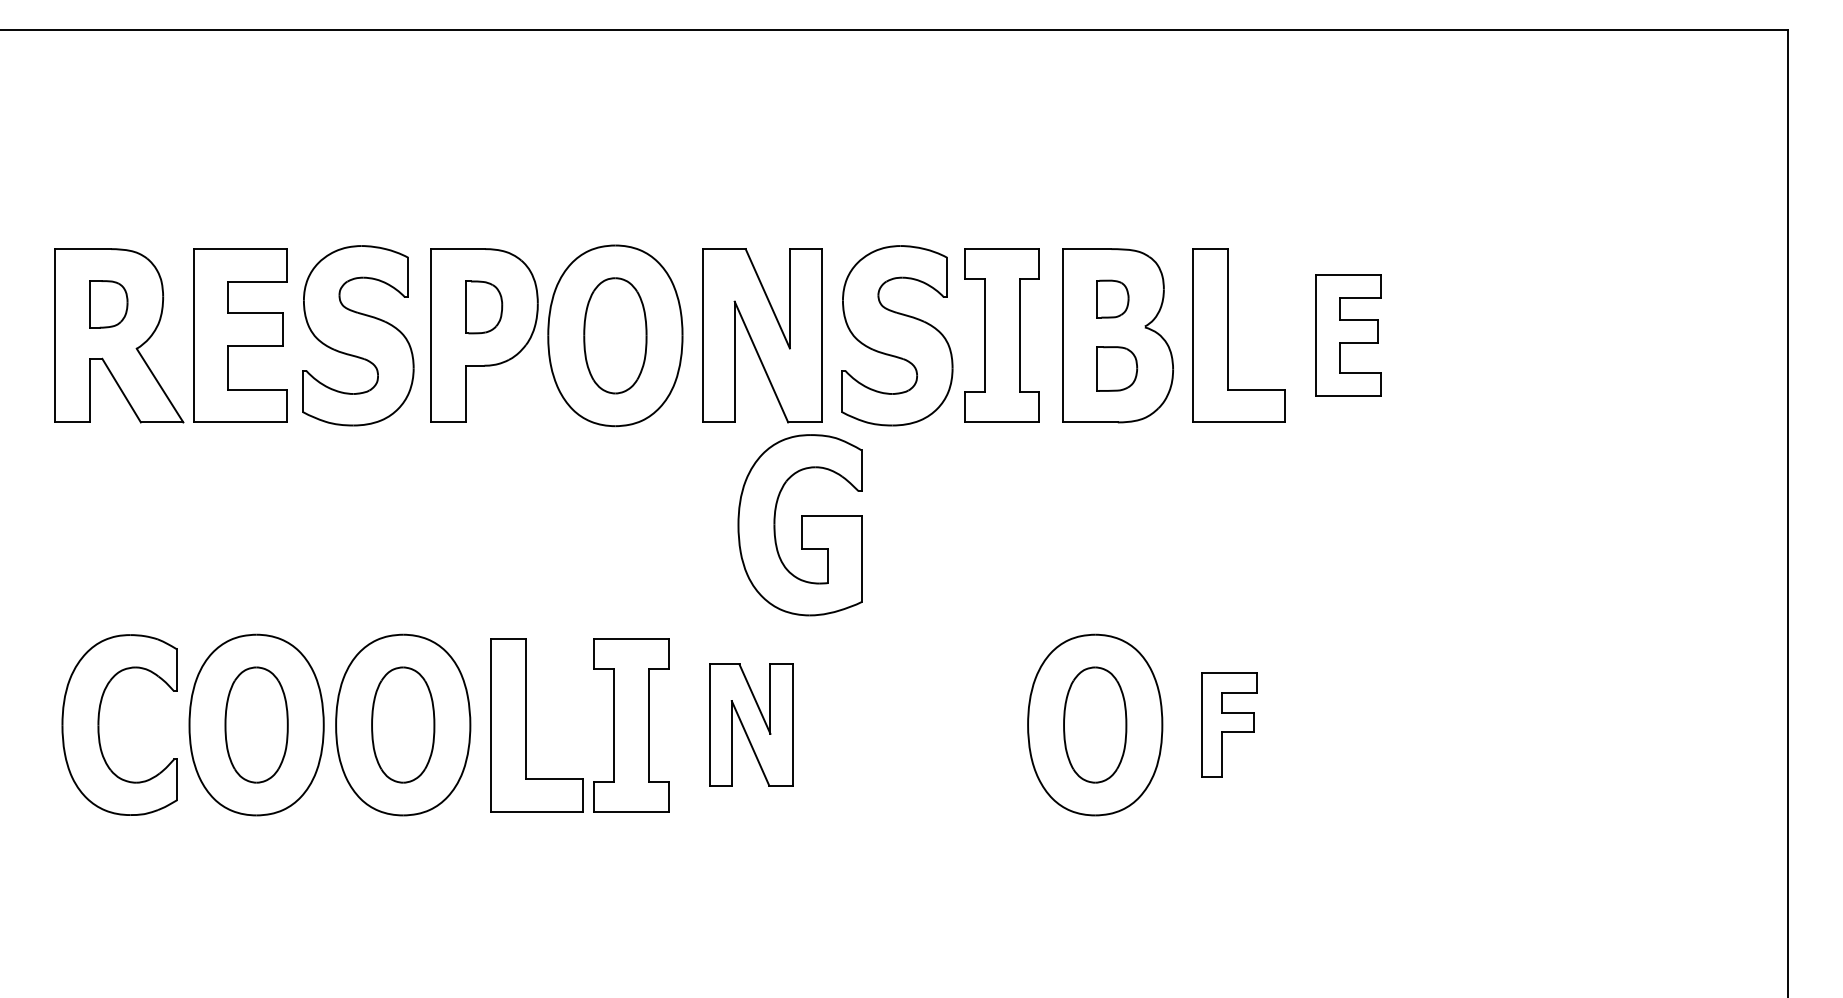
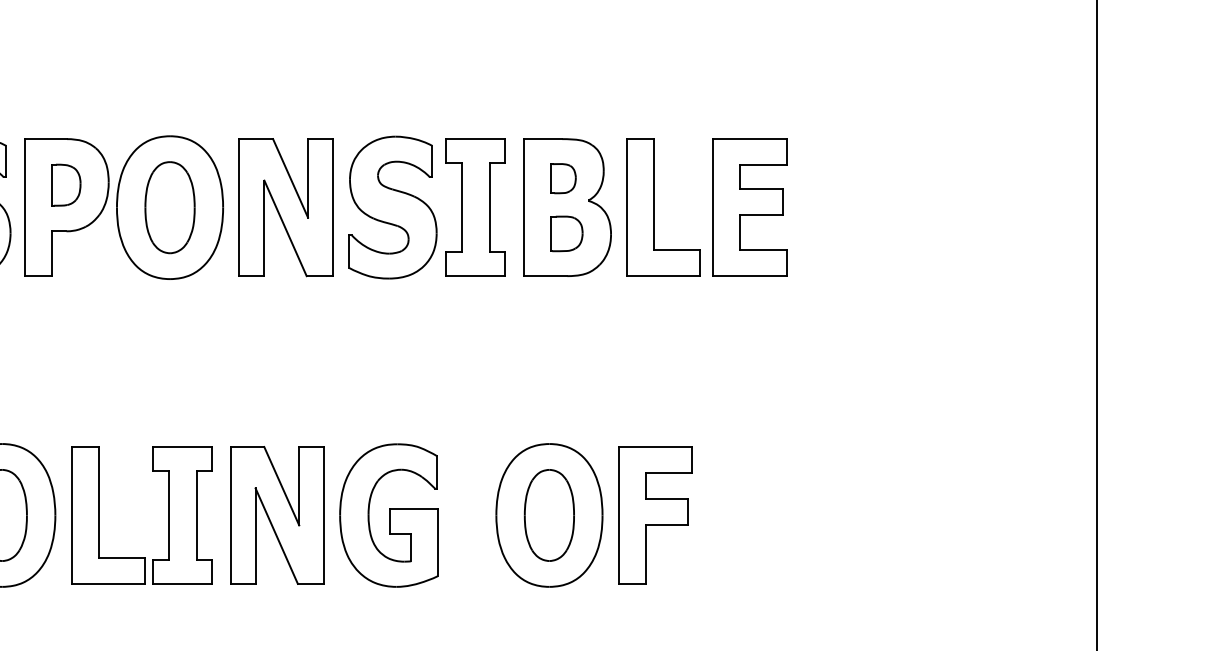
part: (1348, 335) -> (749, 207), size x1.43
part: (799, 525) -> (388, 515), moved
part: (750, 724) -> (276, 514), size x1.43
part: (1229, 725) -> (655, 515), size x1.67

